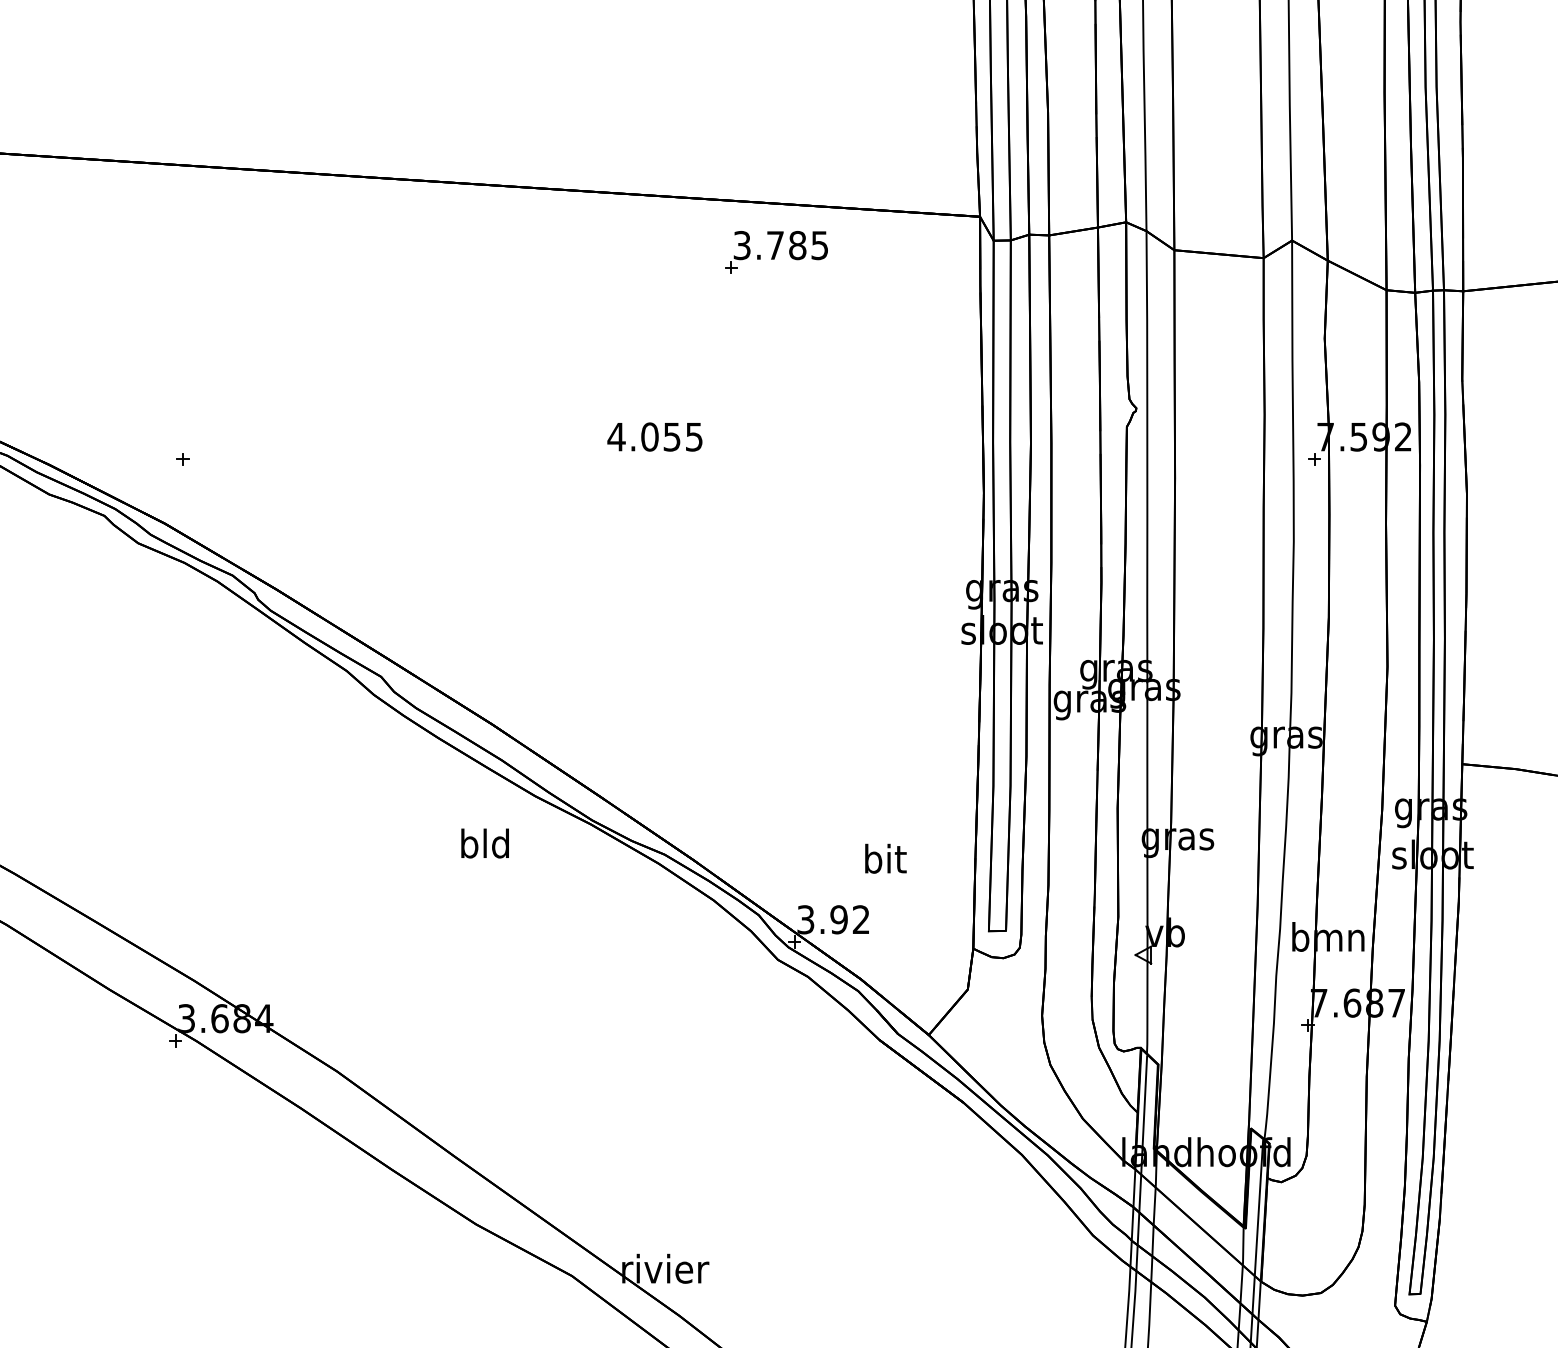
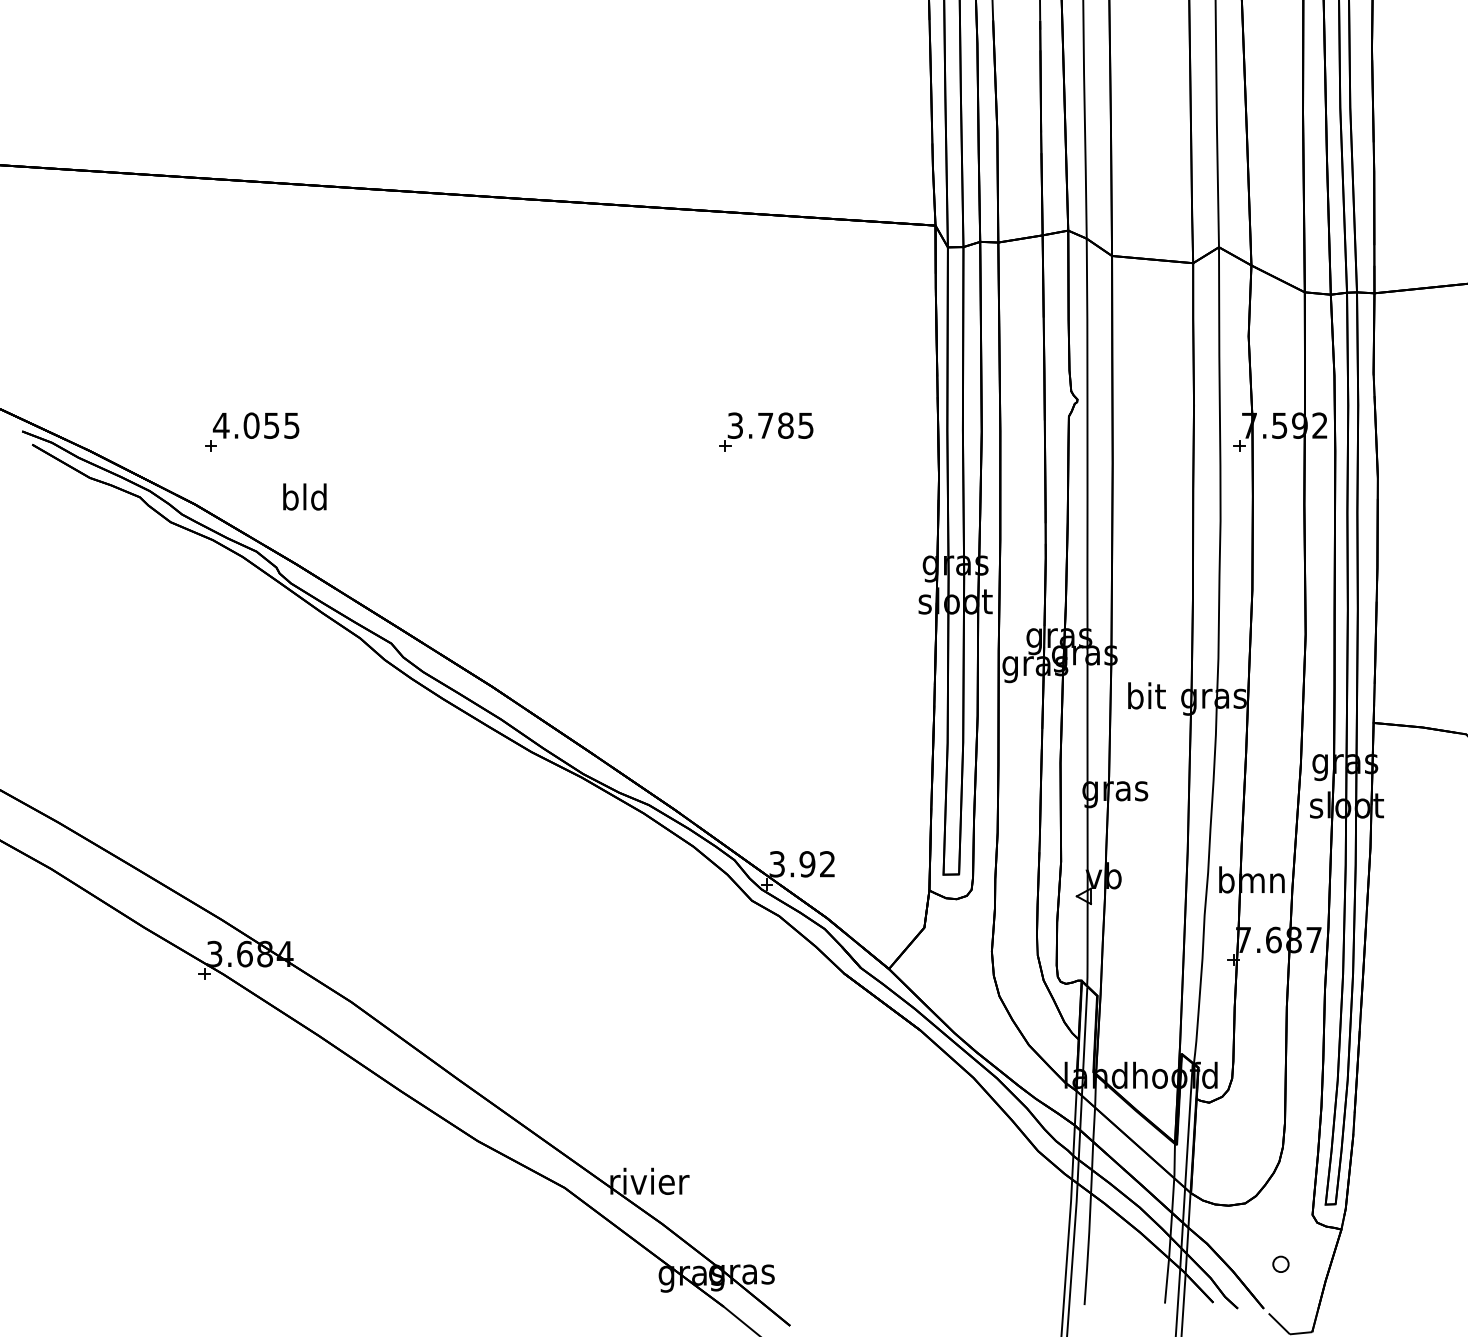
part: (776, 251) -> (766, 431), moved
text: (654, 436) -> (255, 425), moved
text: (484, 842) -> (304, 496), moved
text: (885, 858) -> (1146, 695), moved

